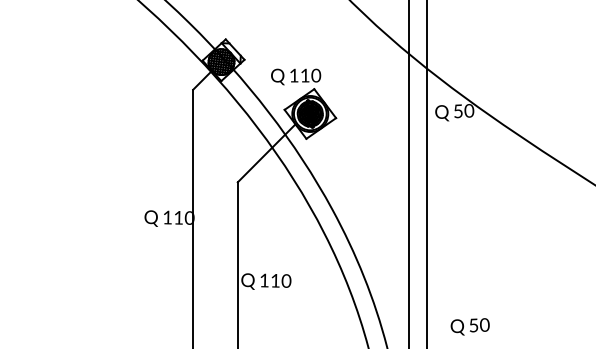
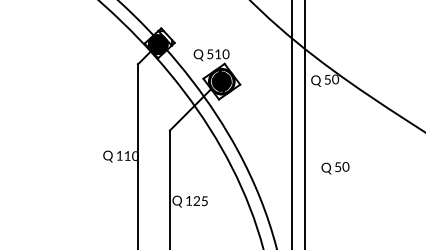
text: (294, 75) -> (210, 54), 110 -> 510
text: (280, 280) -> (200, 200), 110 -> 125
text: (469, 326) -> (334, 167), moved

